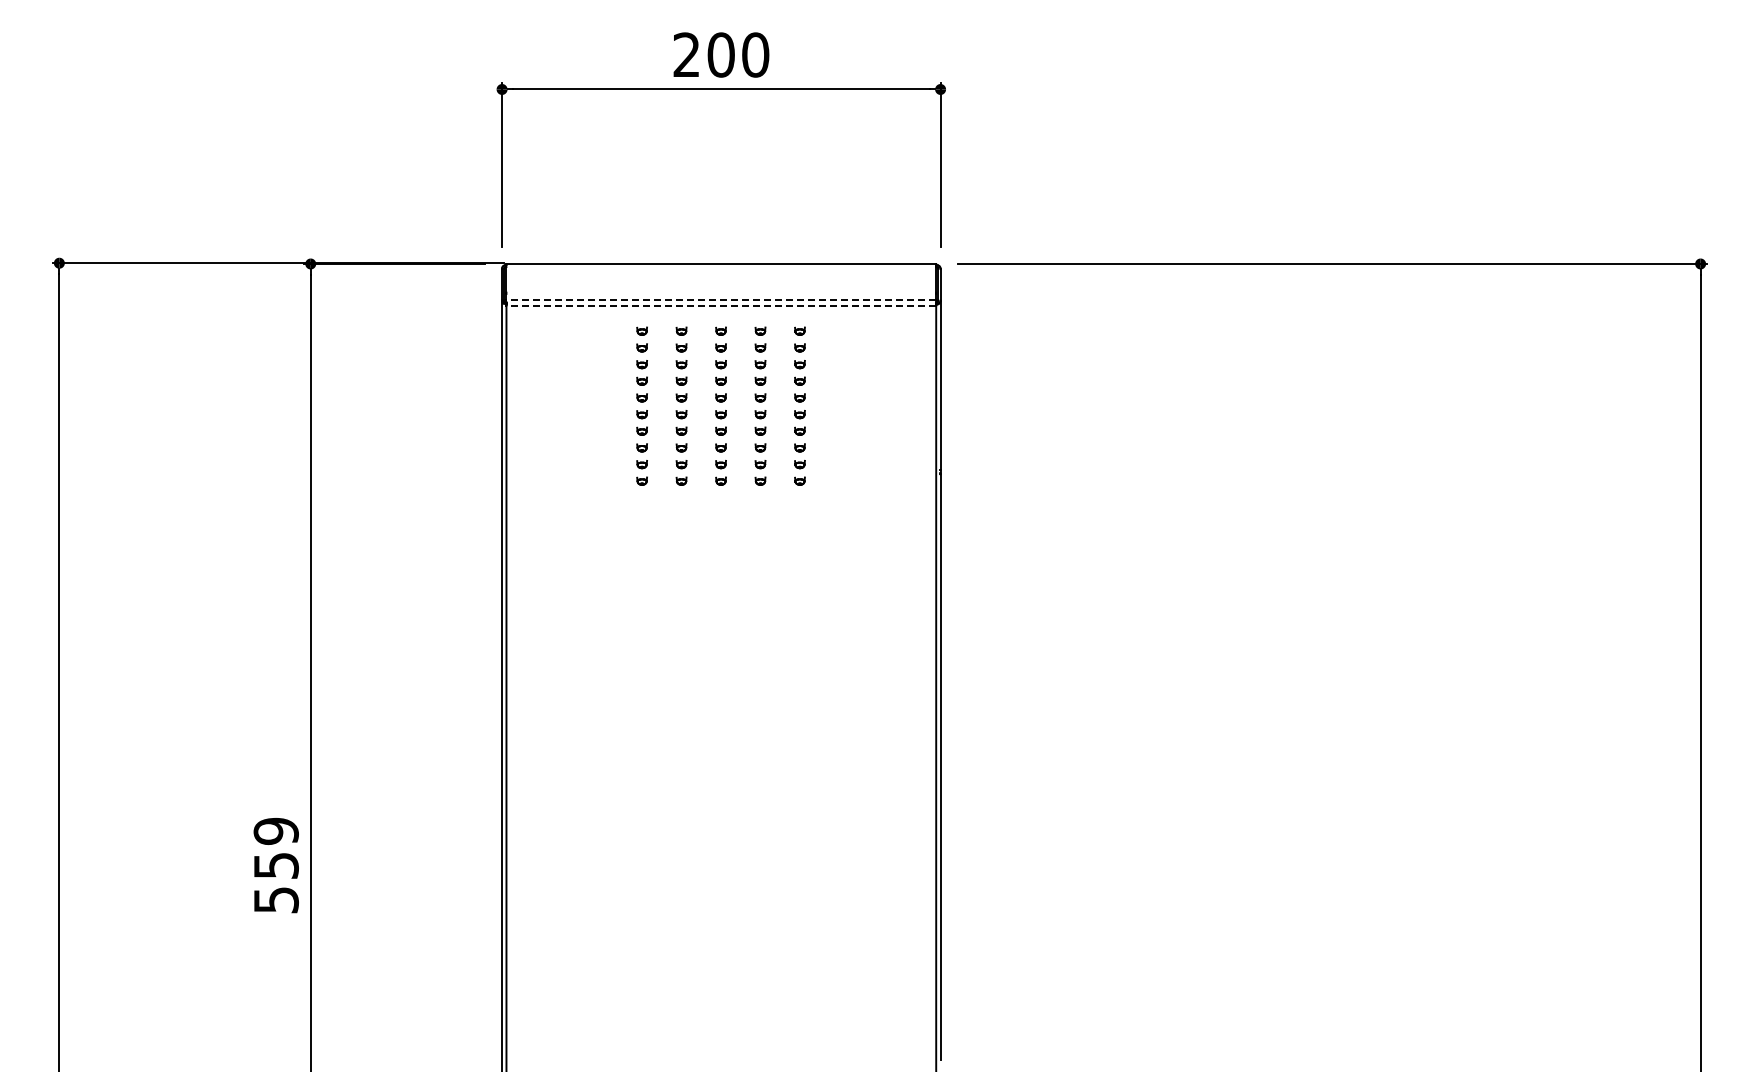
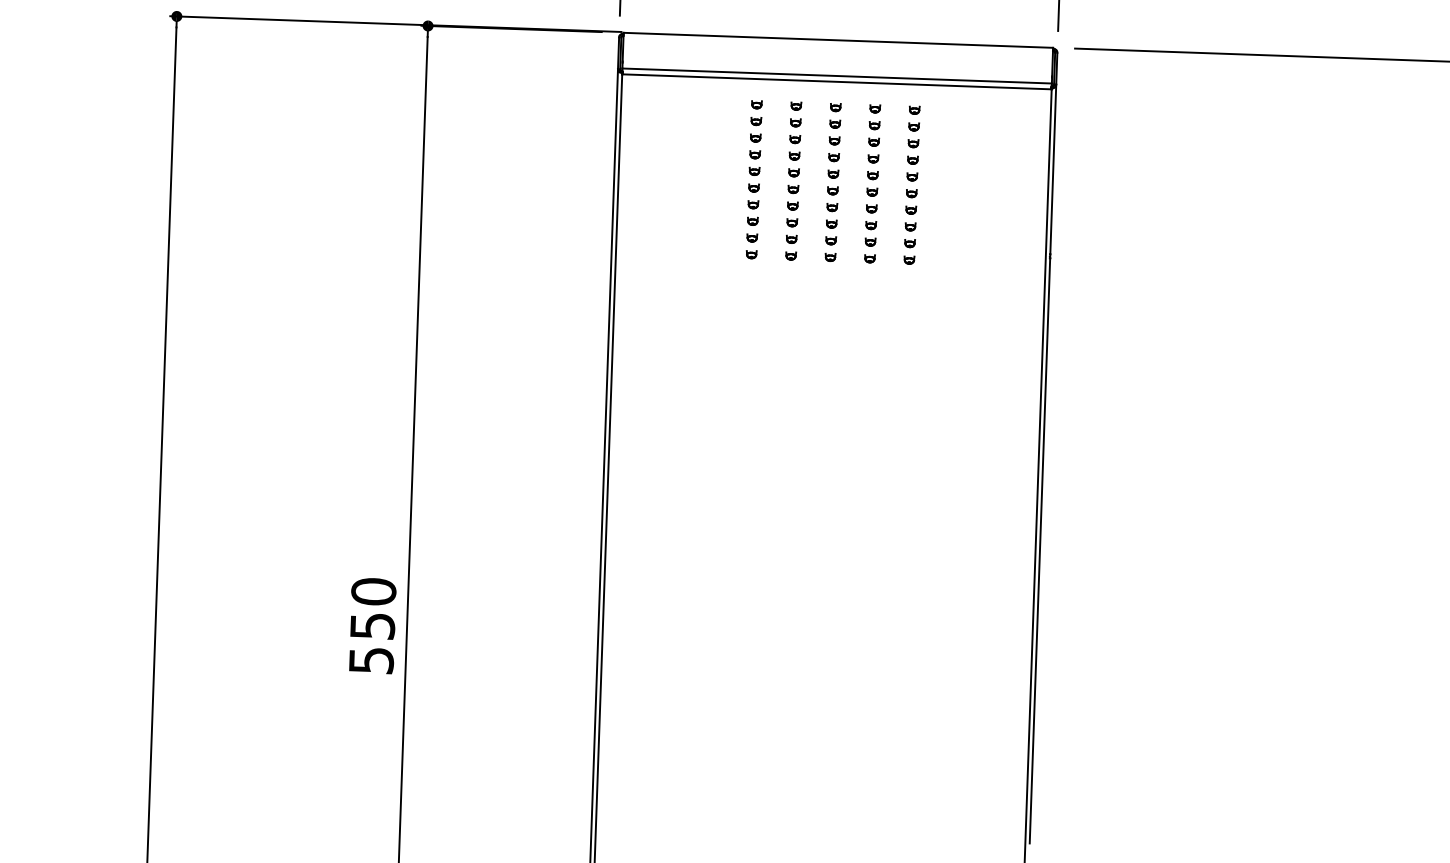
line: (721, 299) -> (837, 75), dashed -> solid
line: (721, 305) -> (837, 81), dashed -> solid
text: (275, 831) -> (373, 591), 559 -> 550

